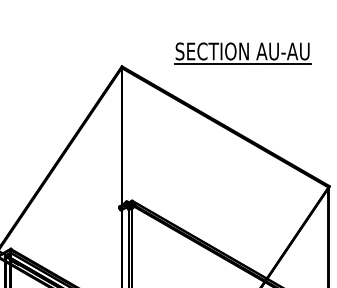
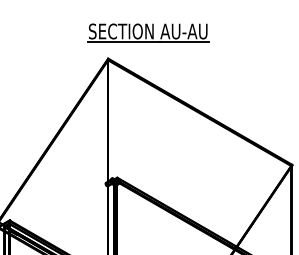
part: (242, 52) -> (148, 32), moved

